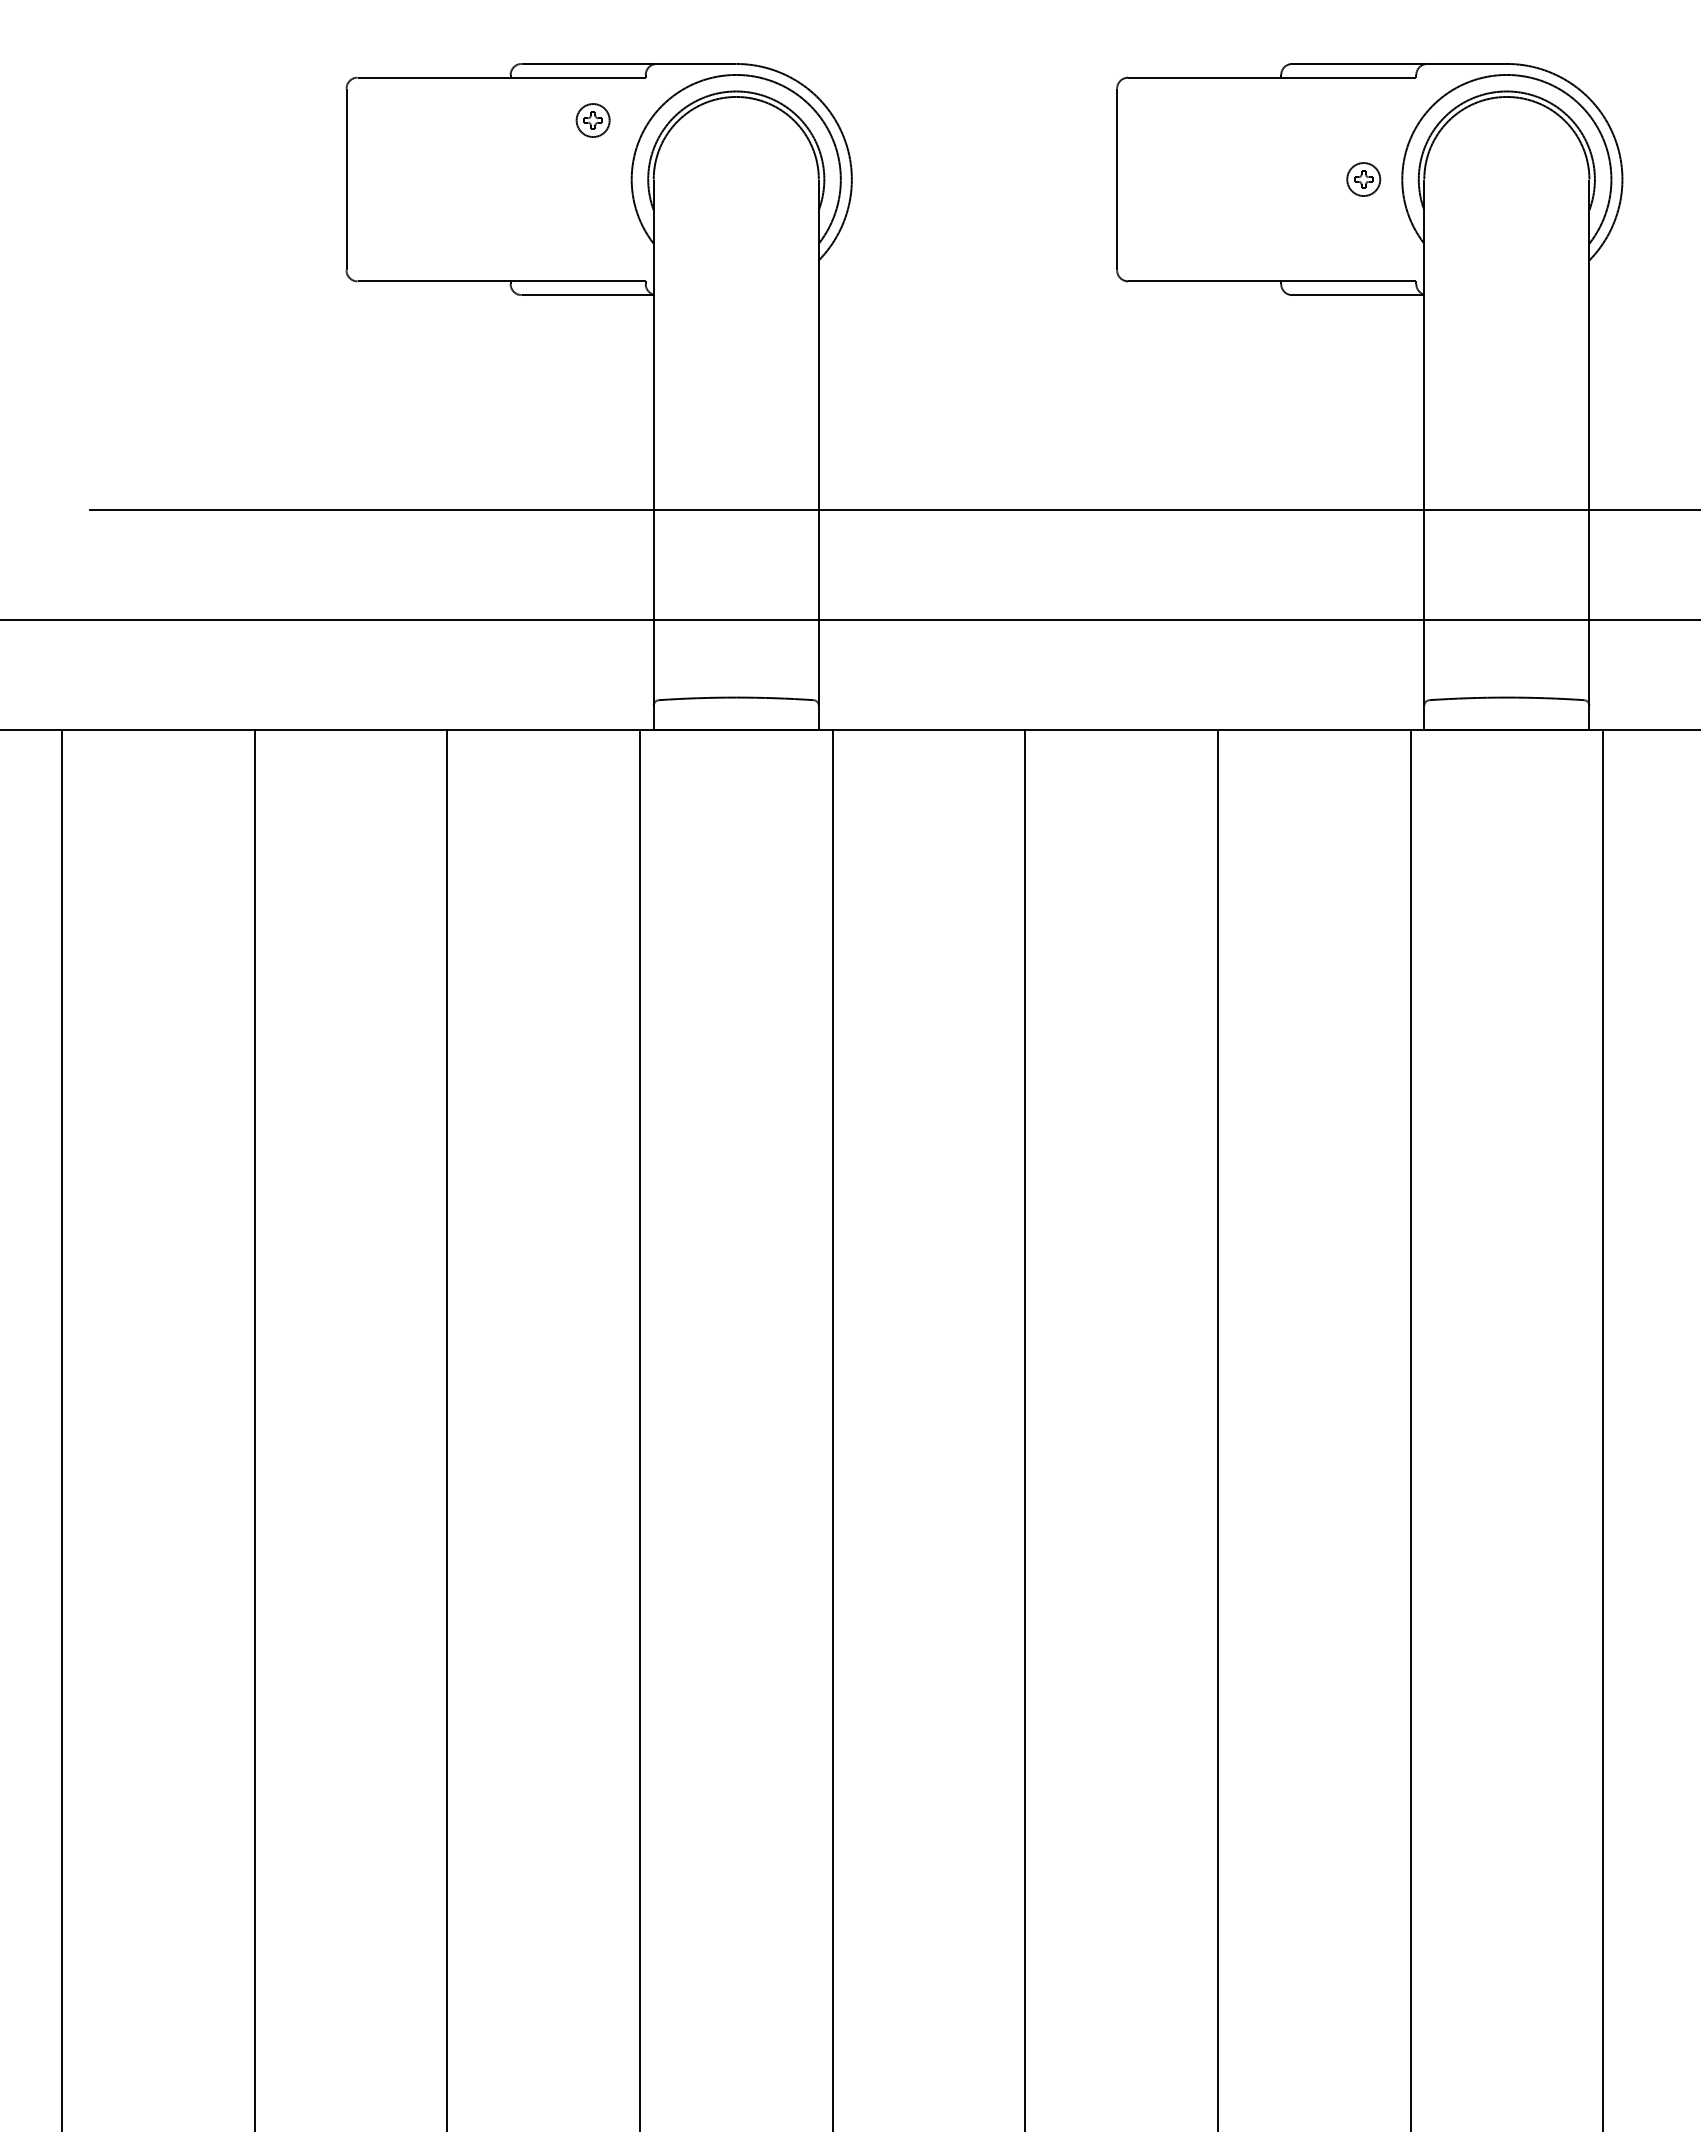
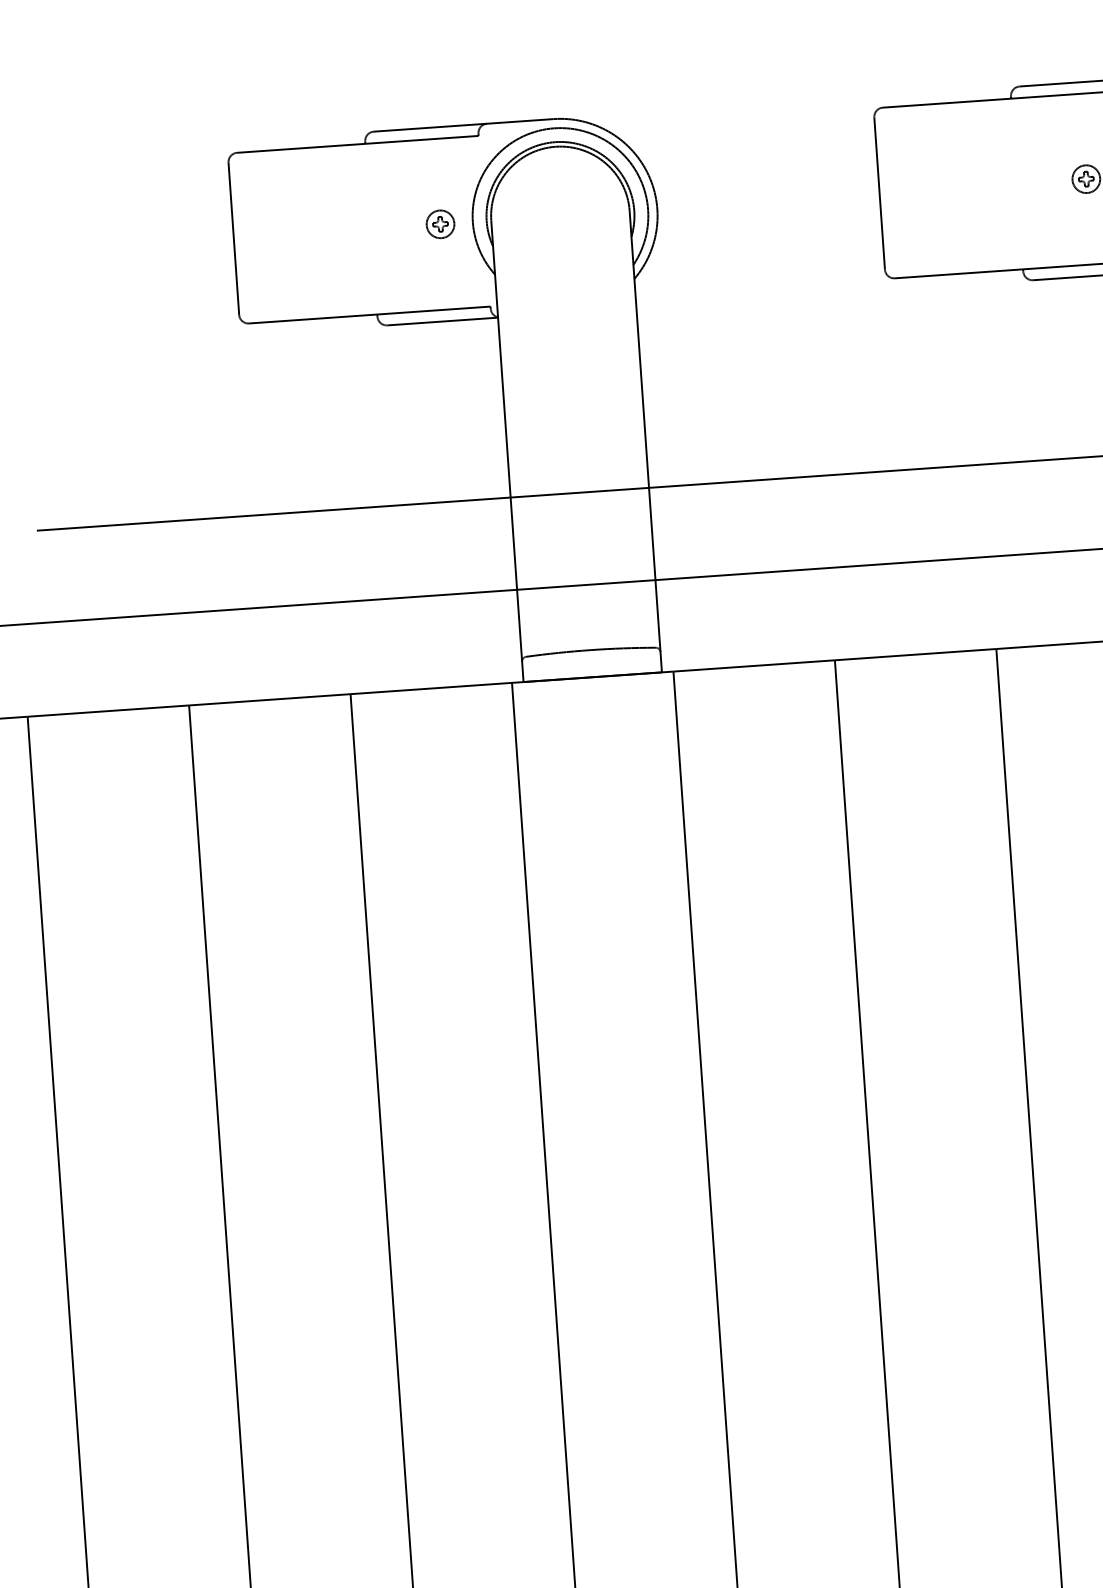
part: (592, 120) -> (439, 224), moved

